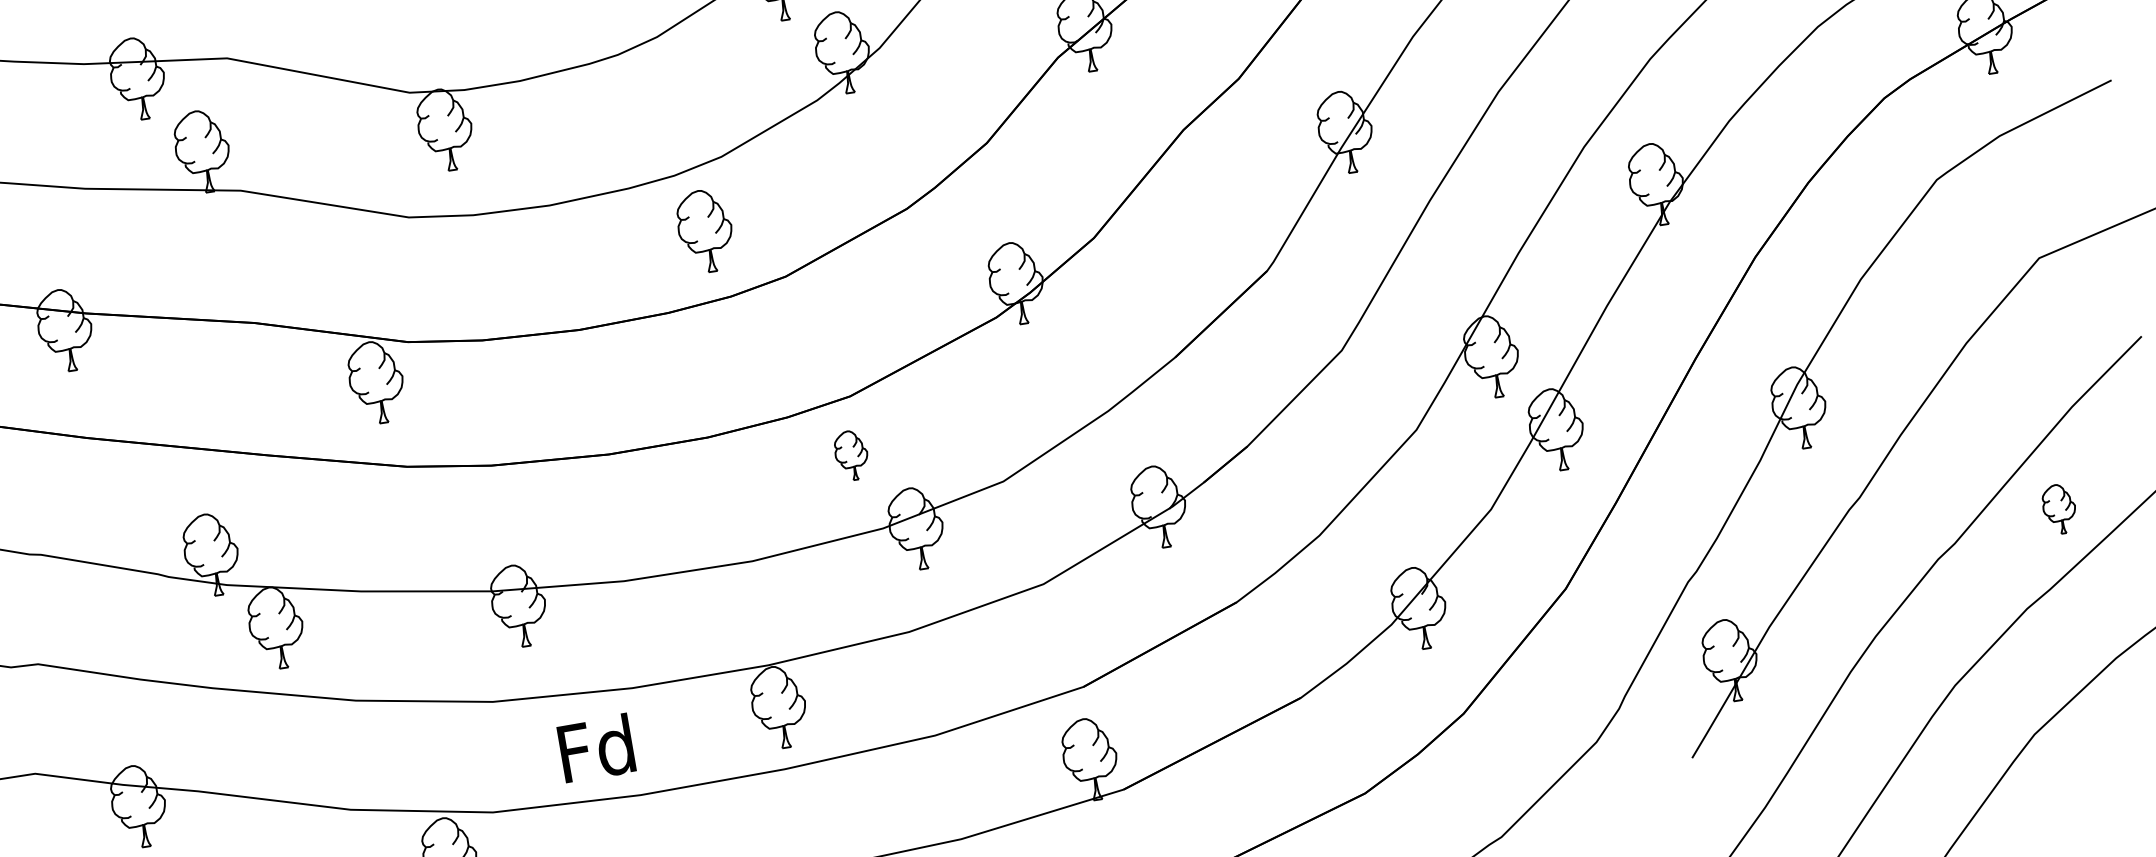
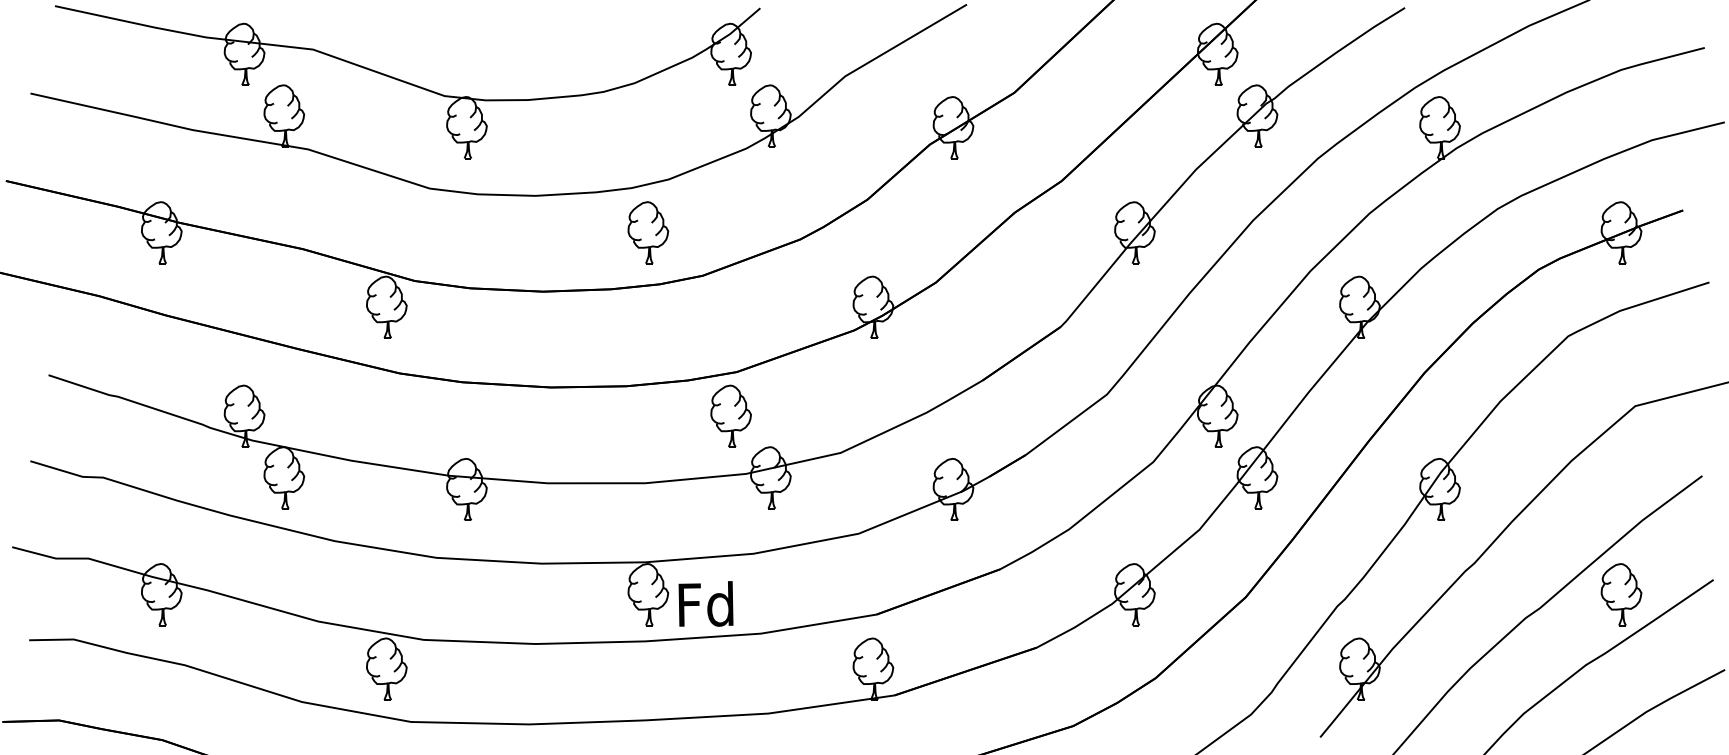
part: (850, 454) -> (730, 415), size x1.67
part: (2059, 508) -> (1621, 594), size x1.67
text: (595, 747) -> (705, 603), moved

